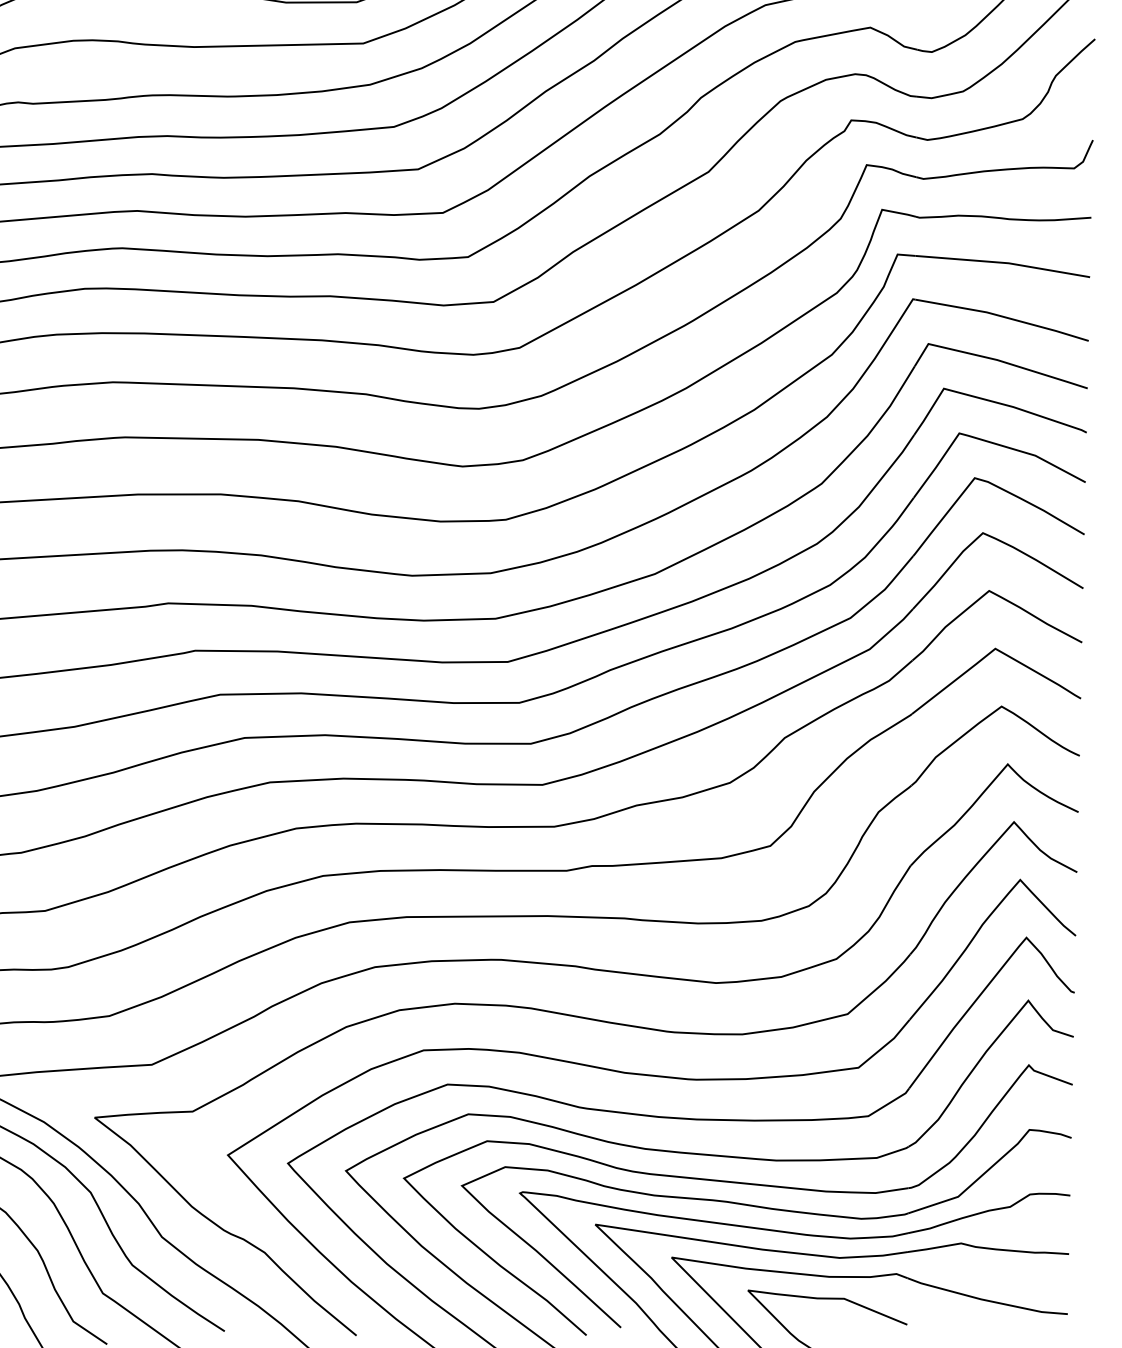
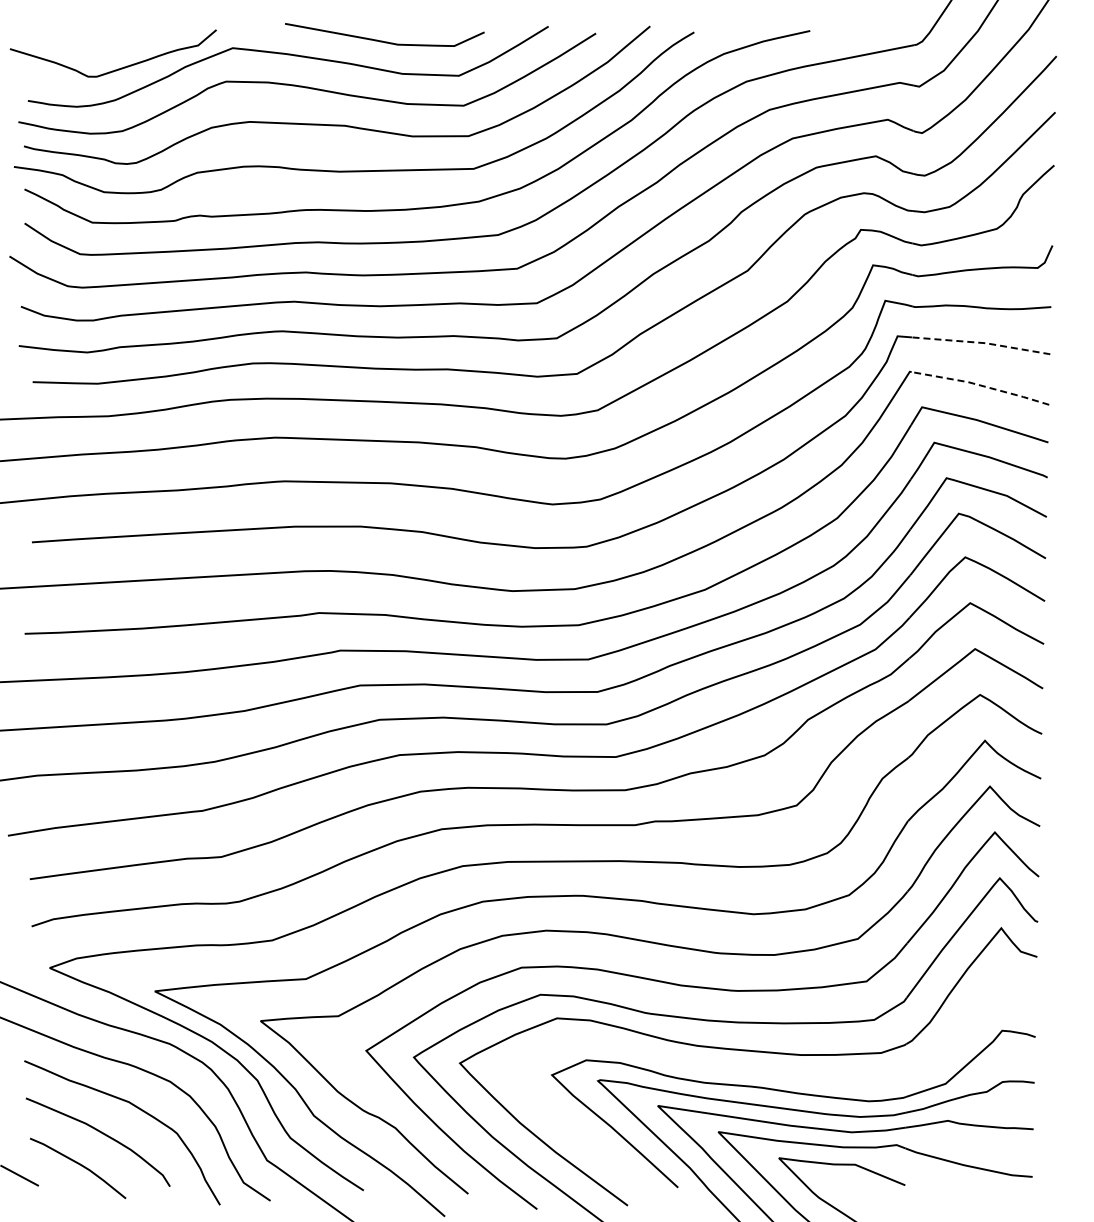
line: (1004, 263) -> (982, 343), solid -> dashed
line: (1002, 316) -> (980, 385), solid -> dashed
part: (737, 1183) -> (770, 1073), removed

